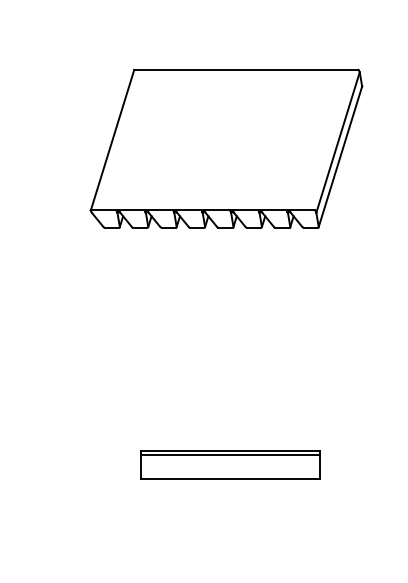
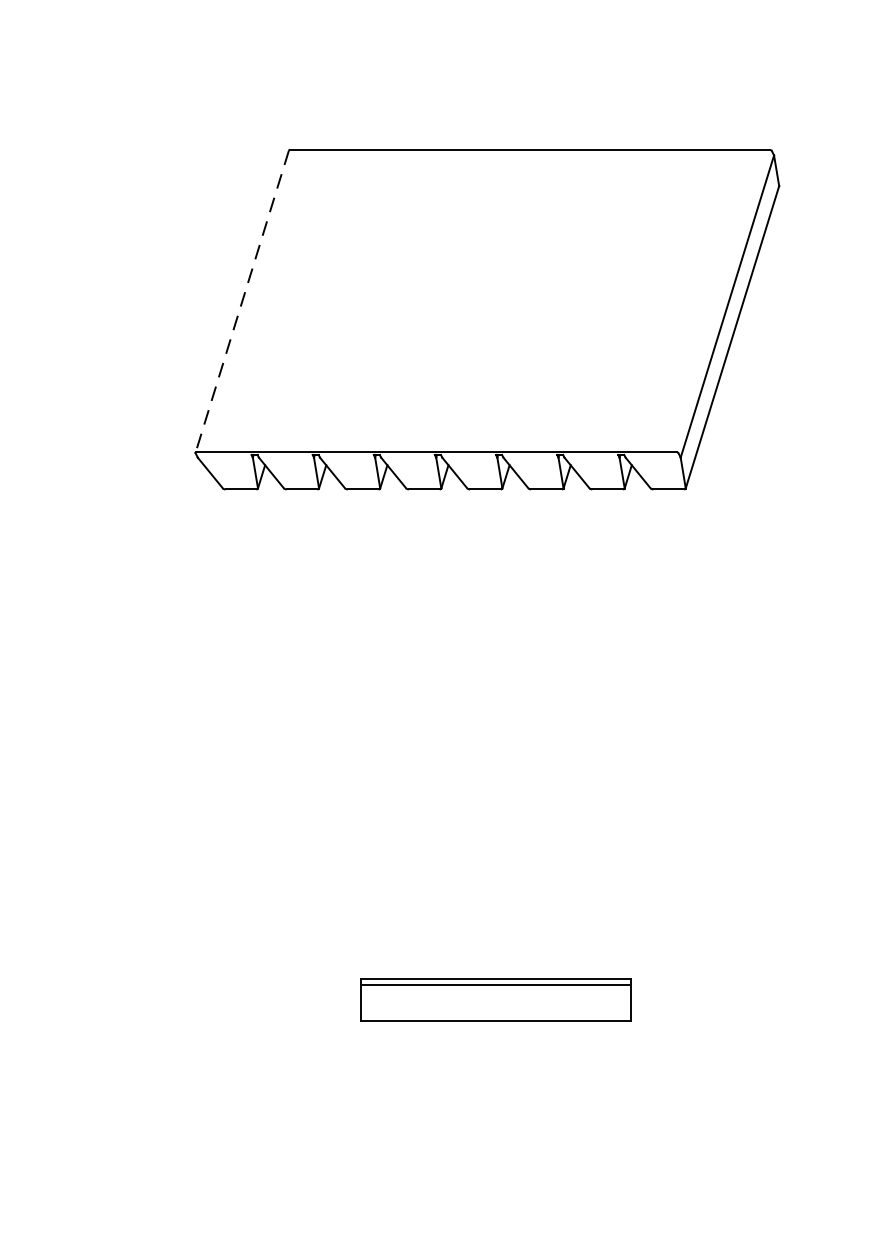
line: (112, 140) -> (242, 302), solid -> dashed
part: (230, 464) -> (496, 999), size x0.7

